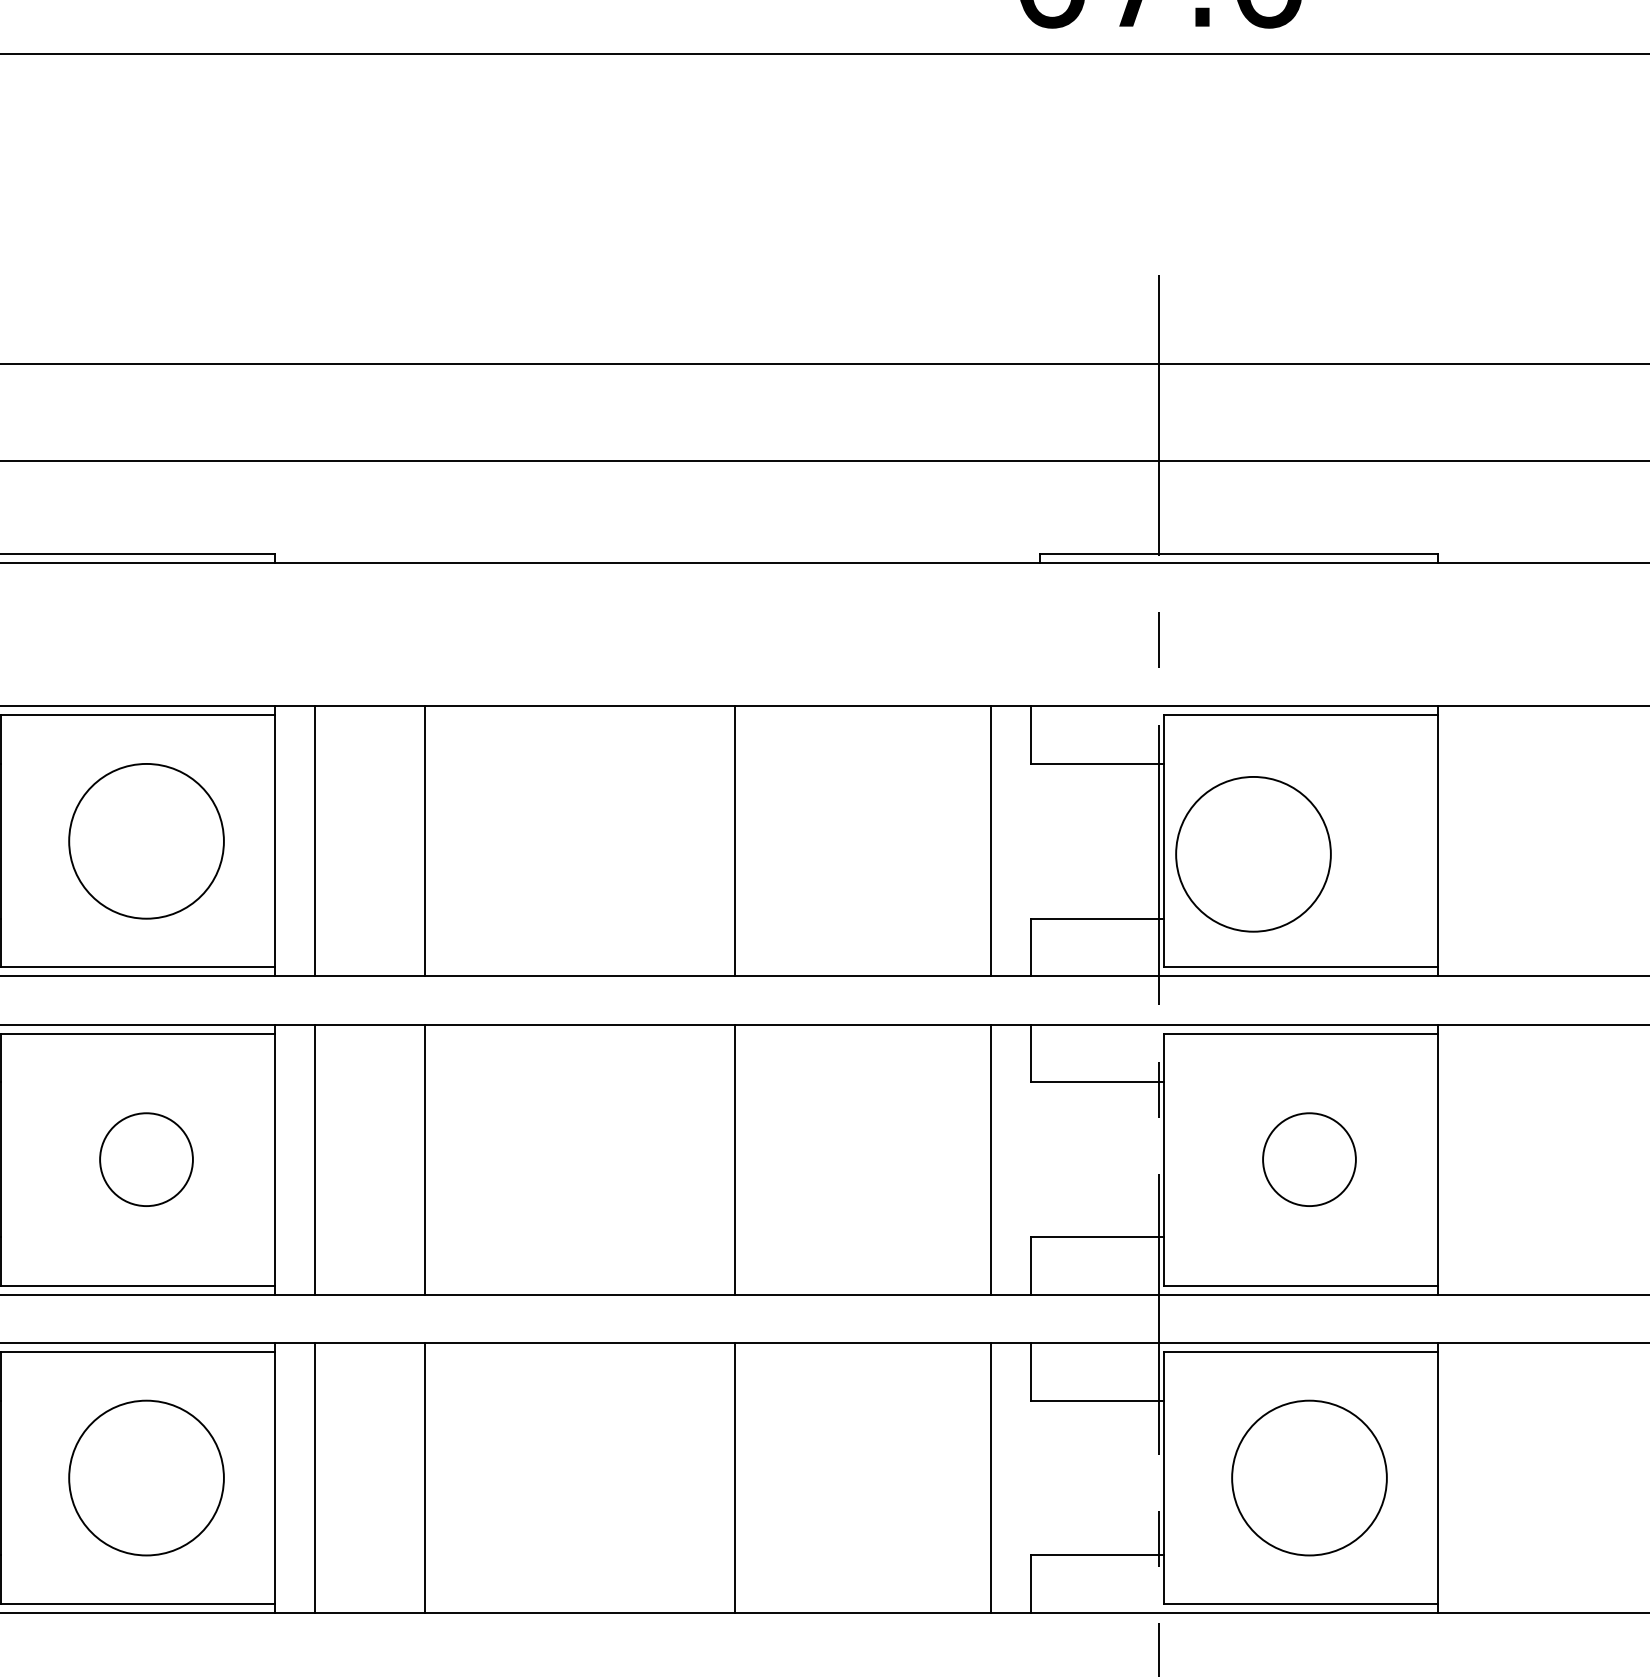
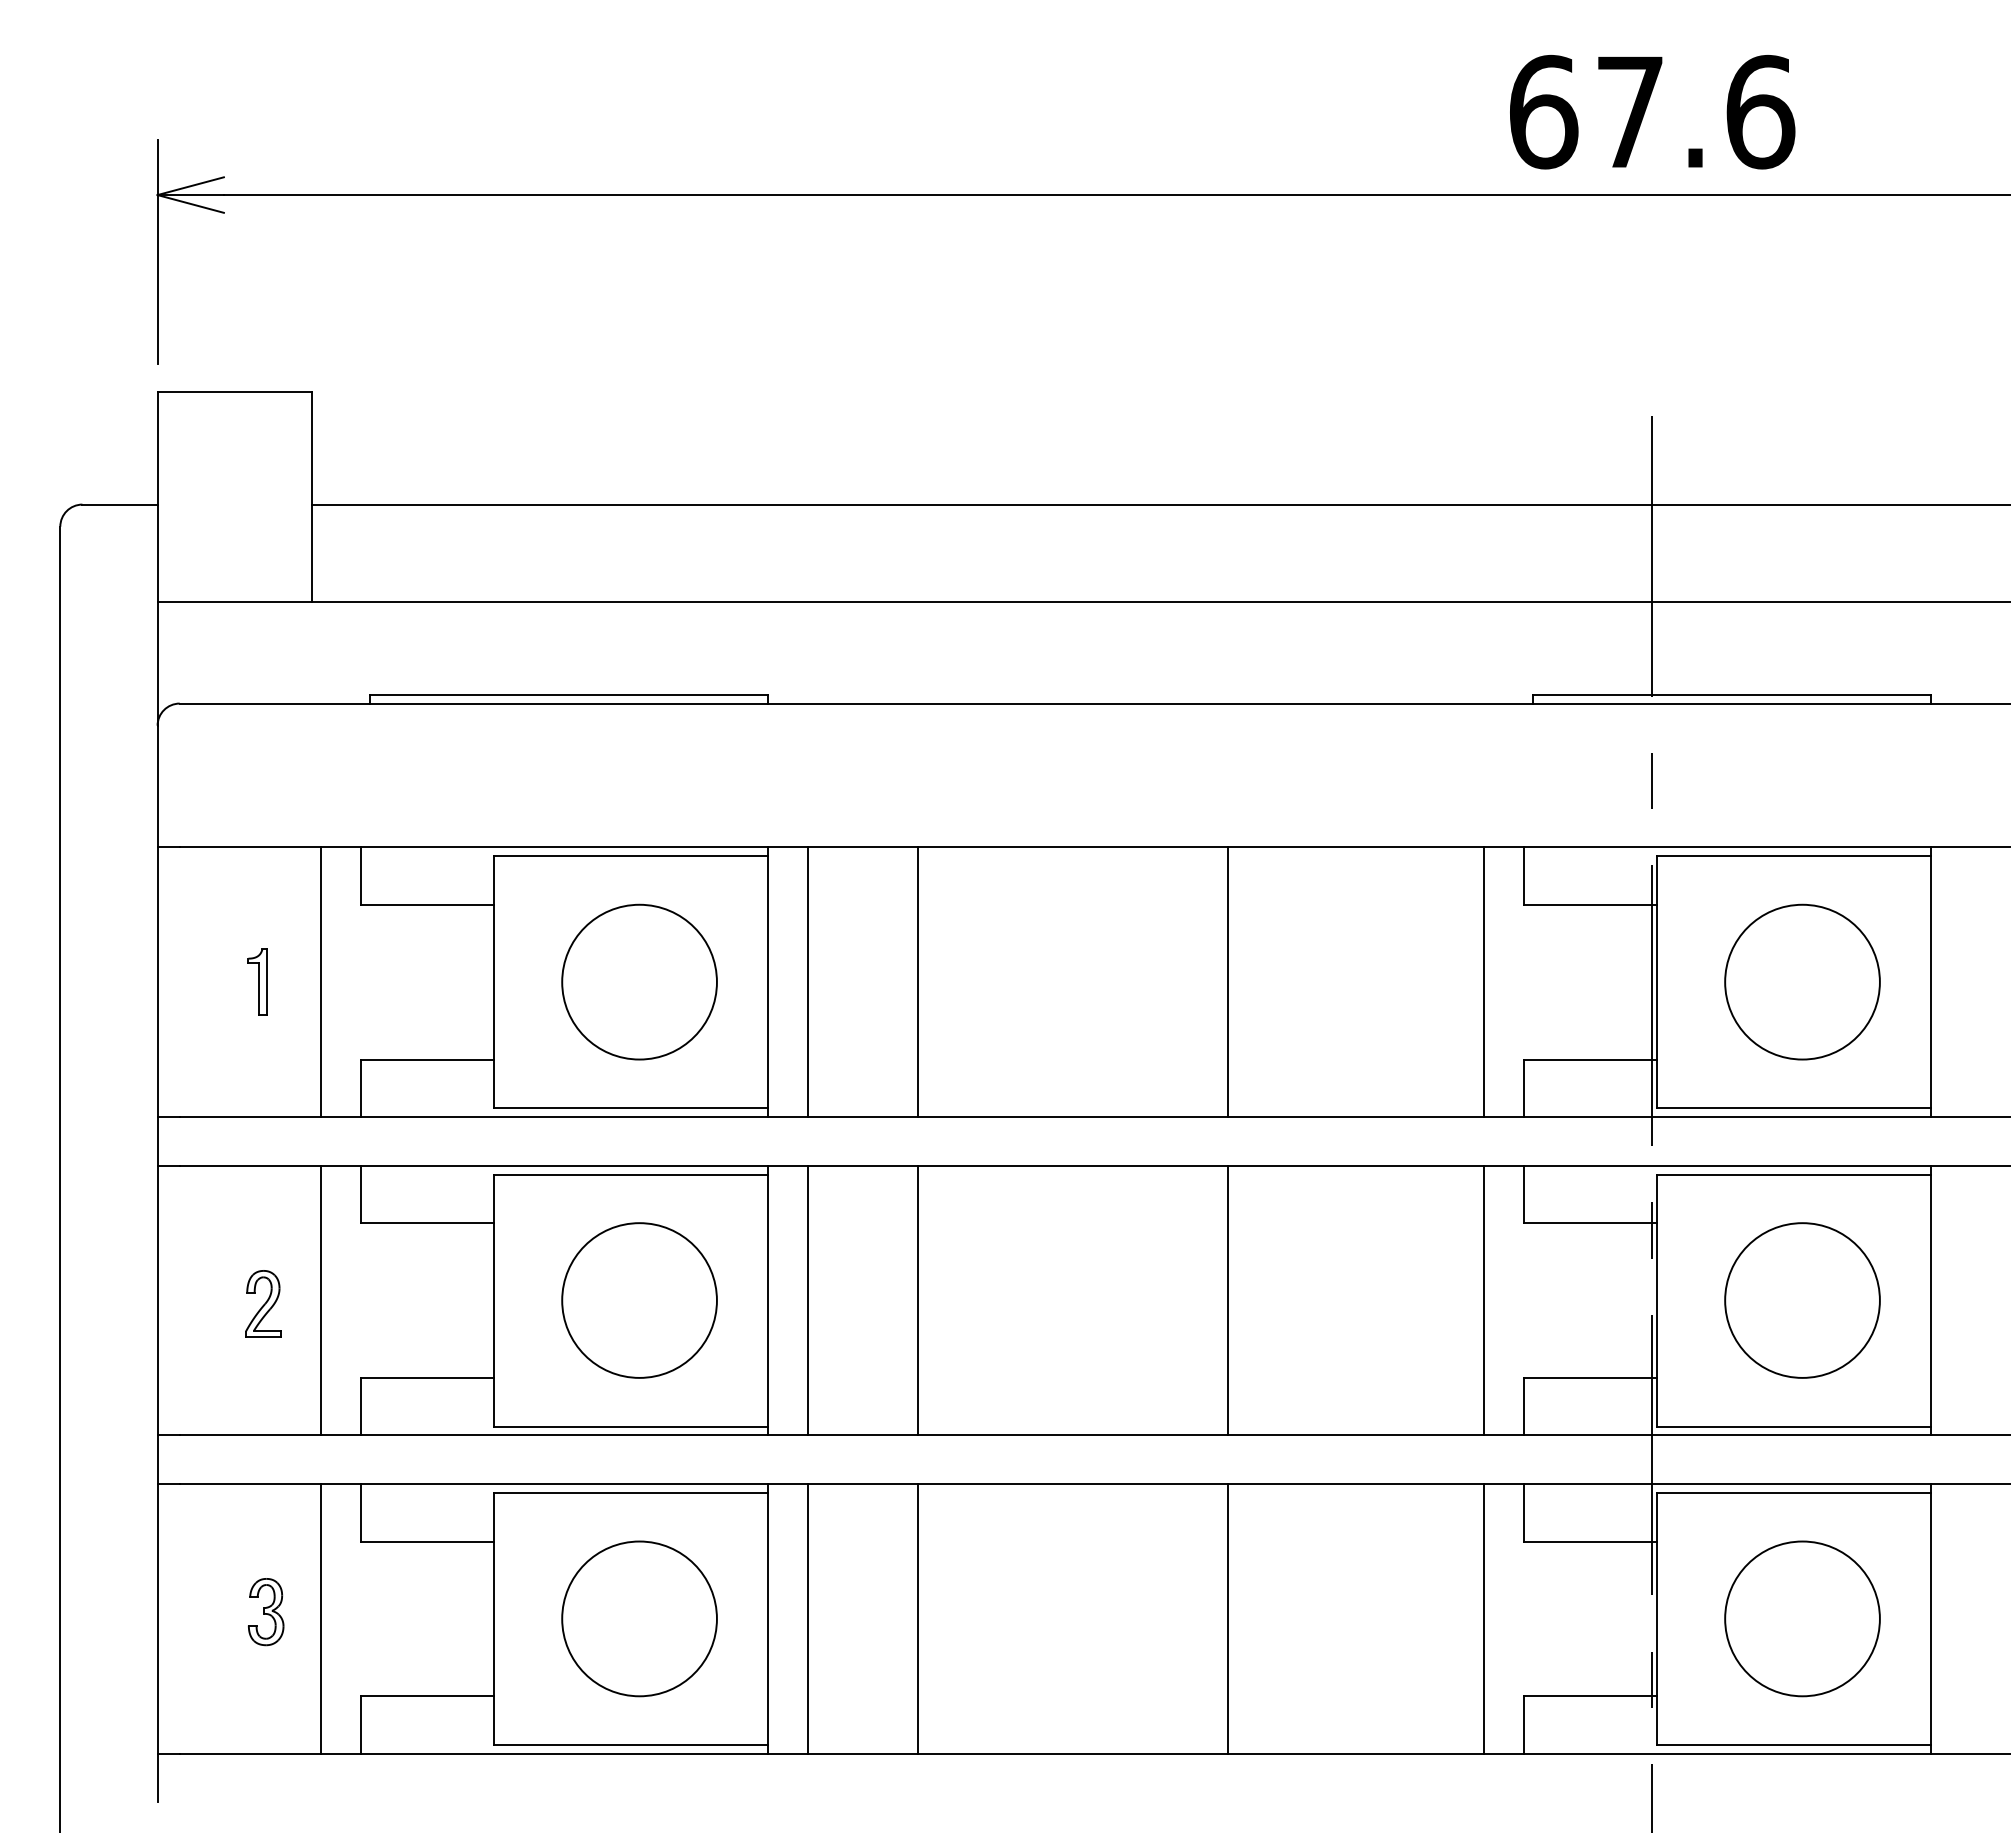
circle: (1253, 853) -> (1802, 981), moved
circle: (146, 1159) -> (639, 1300), size x1.67
circle: (1309, 1159) -> (1802, 1300), size x1.67

